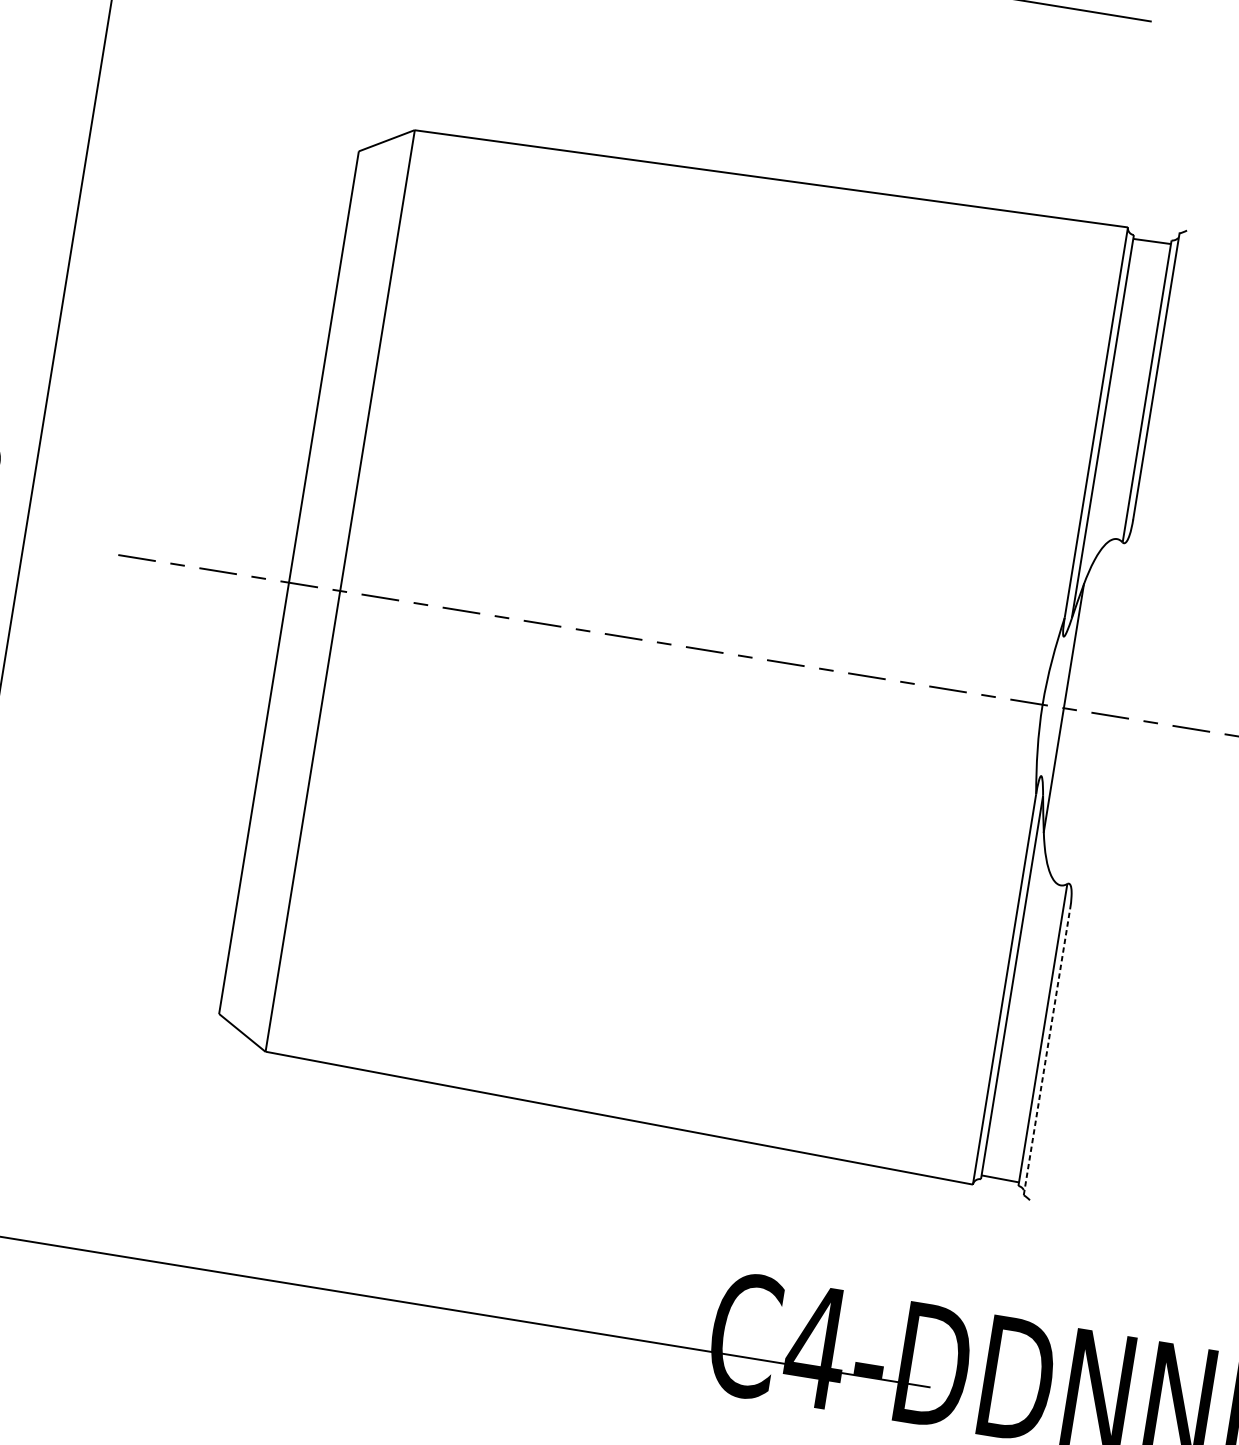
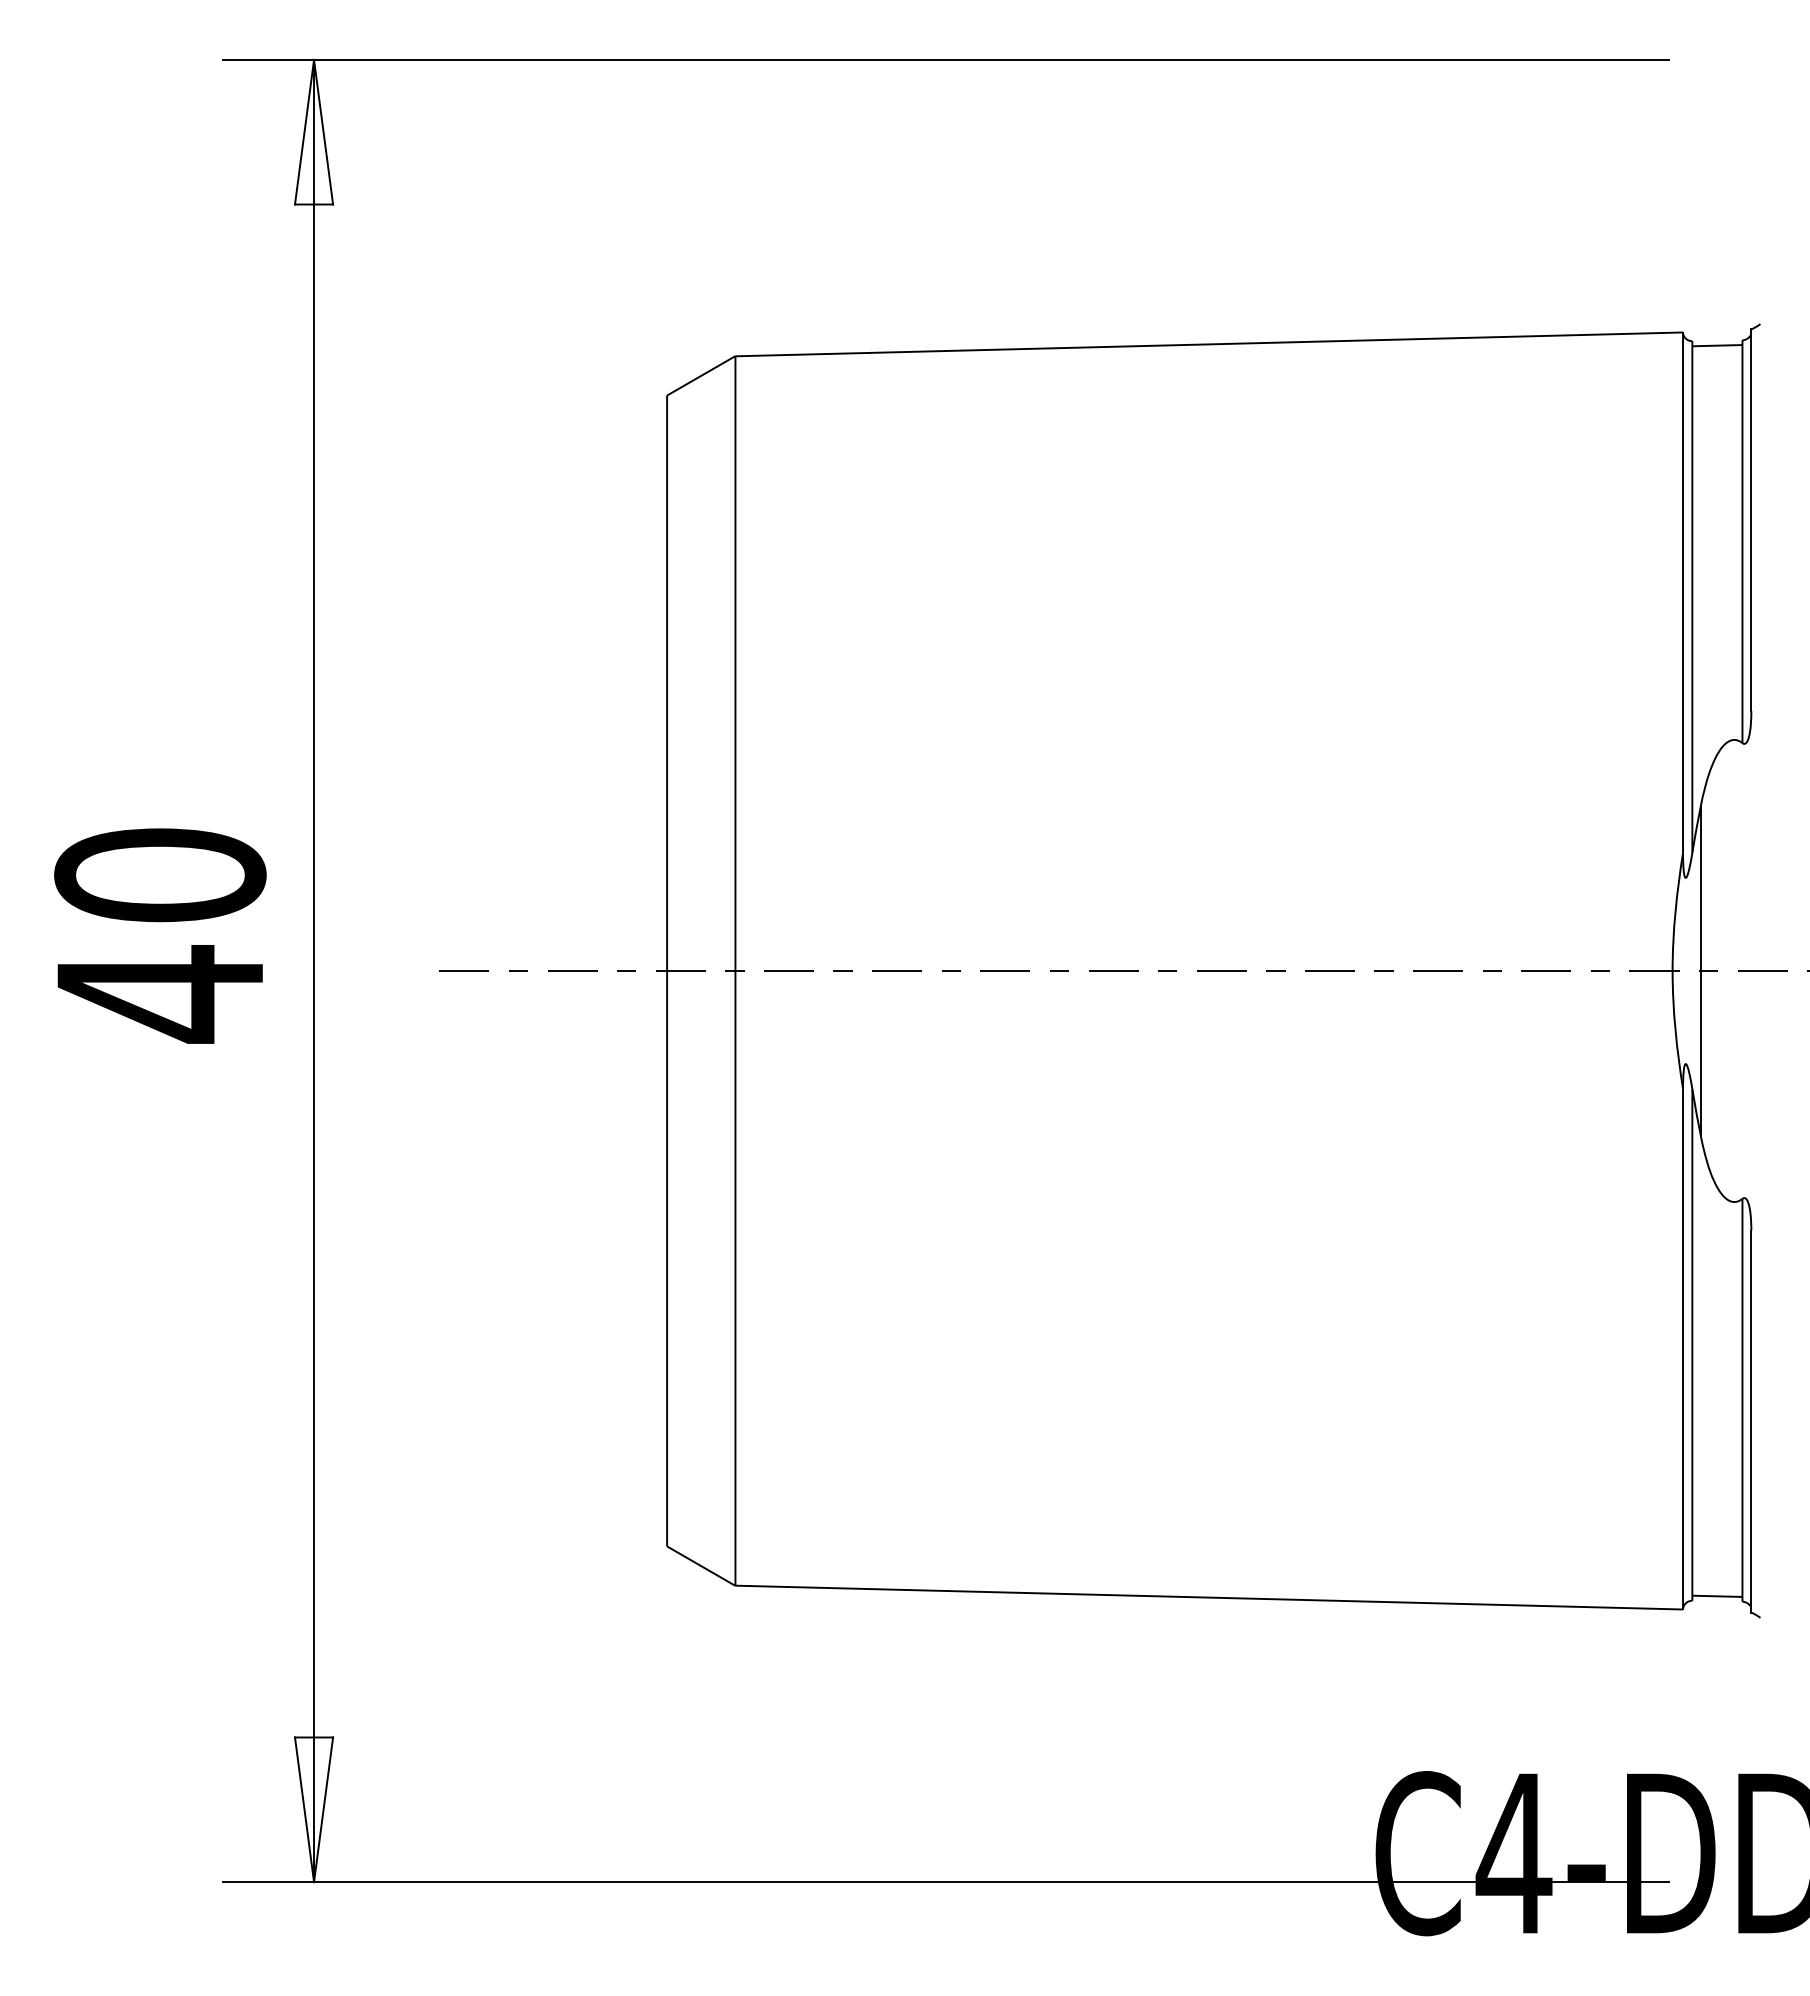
line: (1047, 1052) -> (1751, 1421), dashed -> solid

